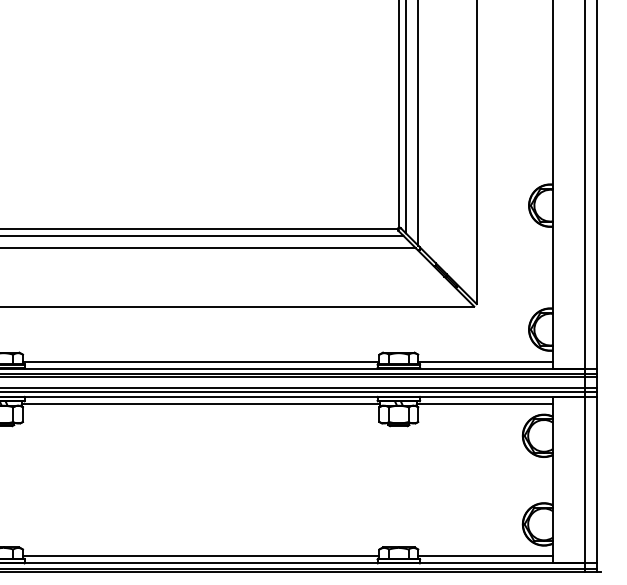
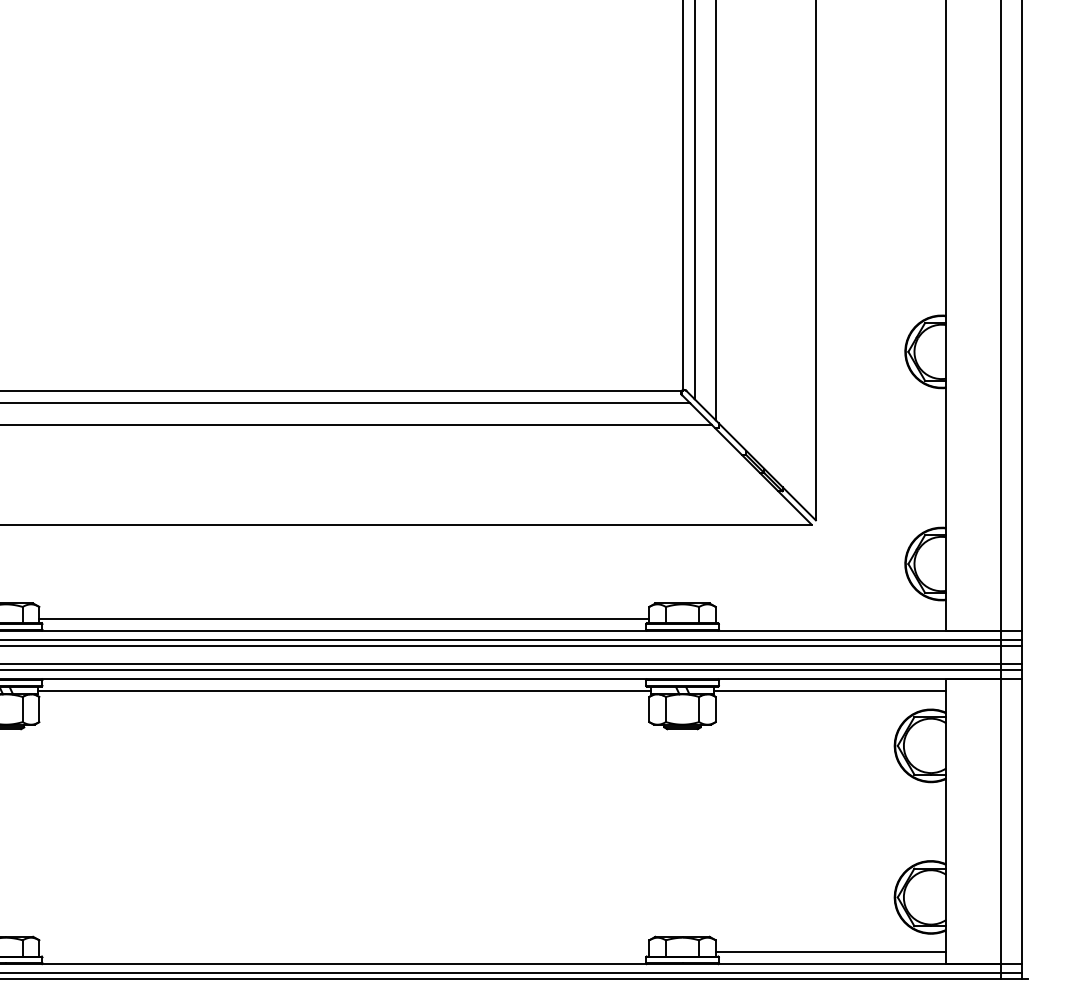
line: (485, 361) -> (830, 618), removed
line: (201, 556) -> (344, 952), removed

